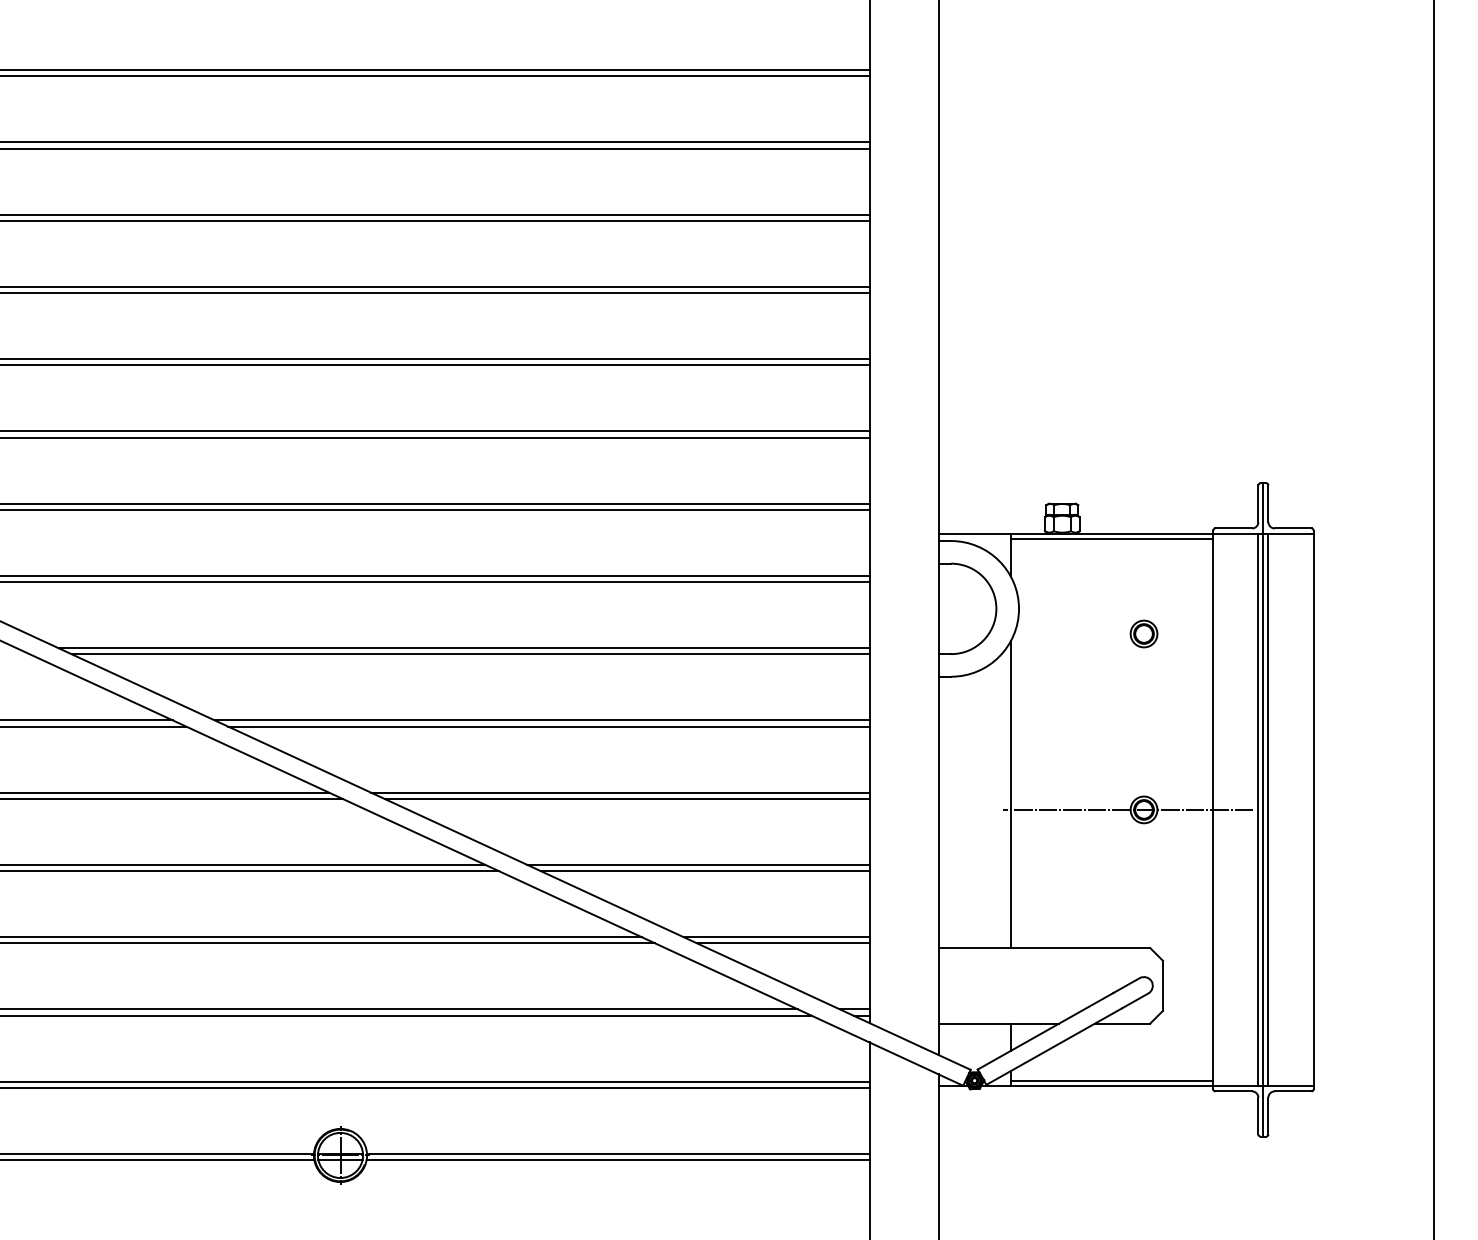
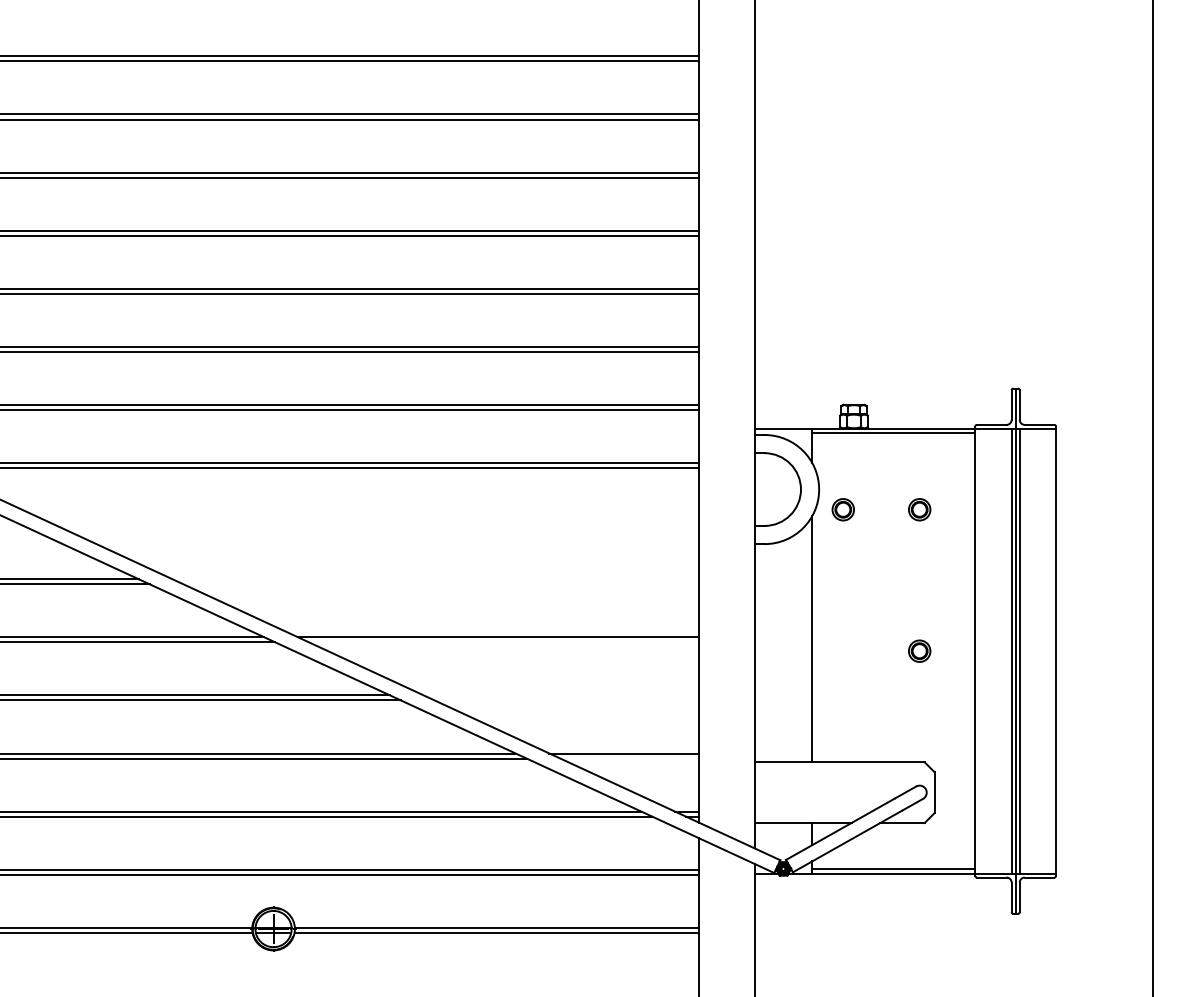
part: (1048, 633) -> (842, 509), added
line: (463, 648) -> (372, 521), removed
line: (470, 654) -> (378, 526), removed
line: (541, 720) -> (435, 579), removed
line: (548, 726) -> (440, 584), removed
line: (626, 798) -> (503, 642), removed
line: (1128, 809) -> (907, 650), removed
line: (698, 864) -> (561, 695), removed
line: (704, 871) -> (566, 700), removed
line: (783, 943) -> (629, 758), removed

